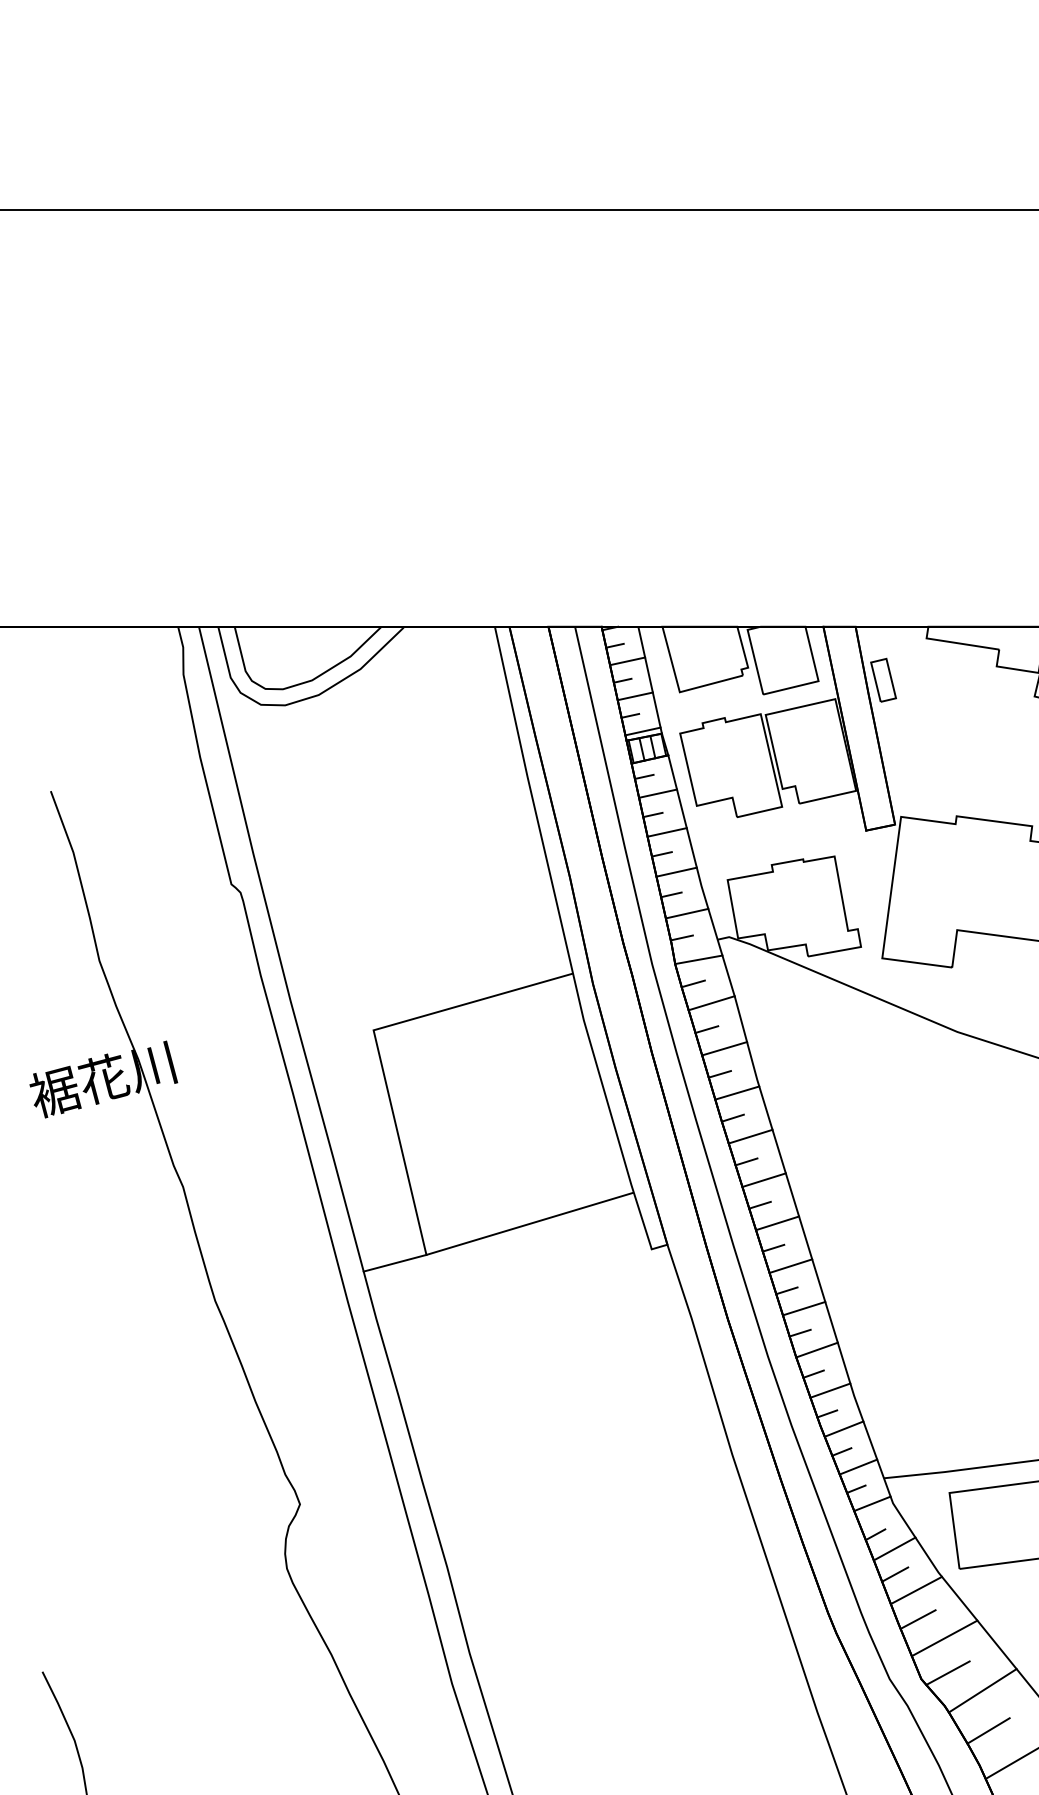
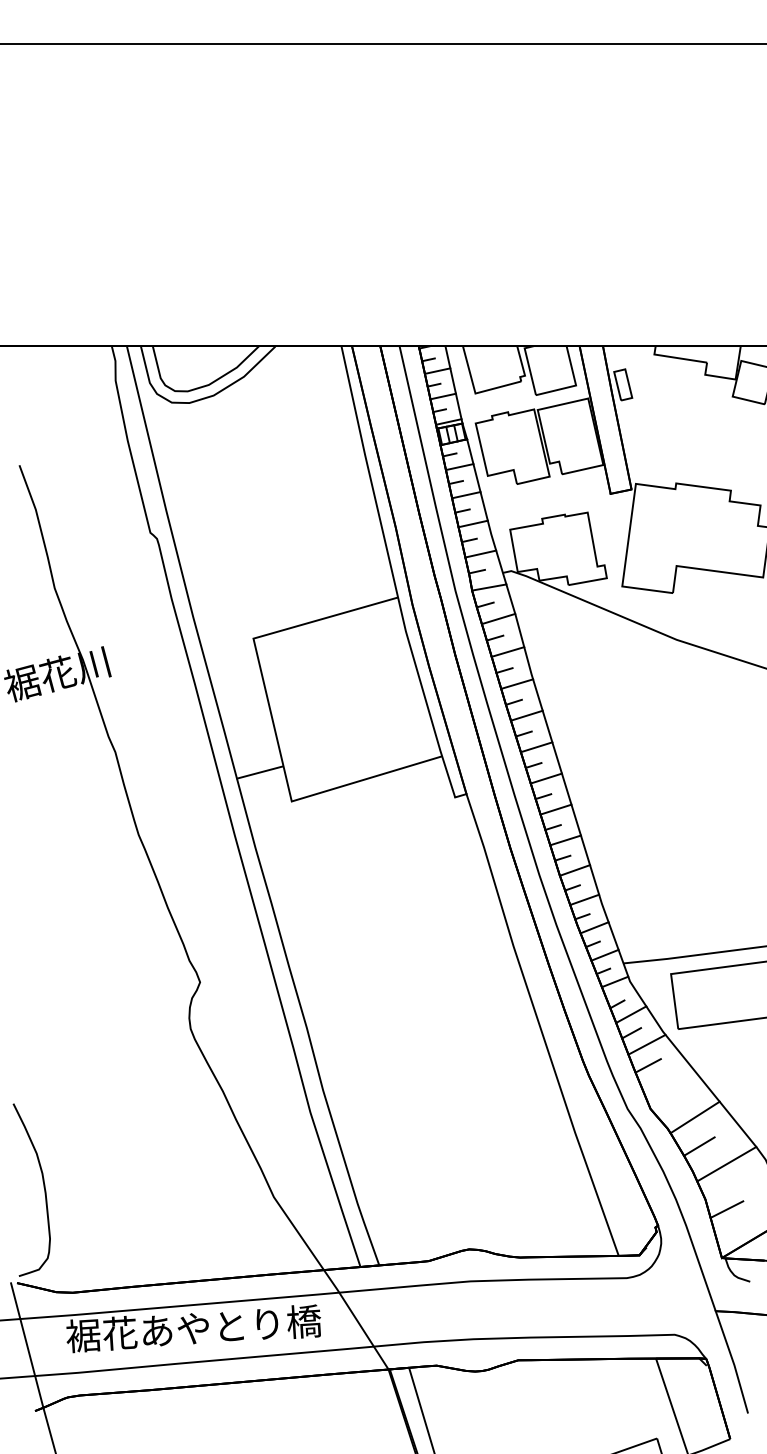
line: (394, 1263) -> (259, 772), moved
line: (944, 1638) -> (667, 1079), removed
line: (947, 1672) -> (669, 1104), removed

